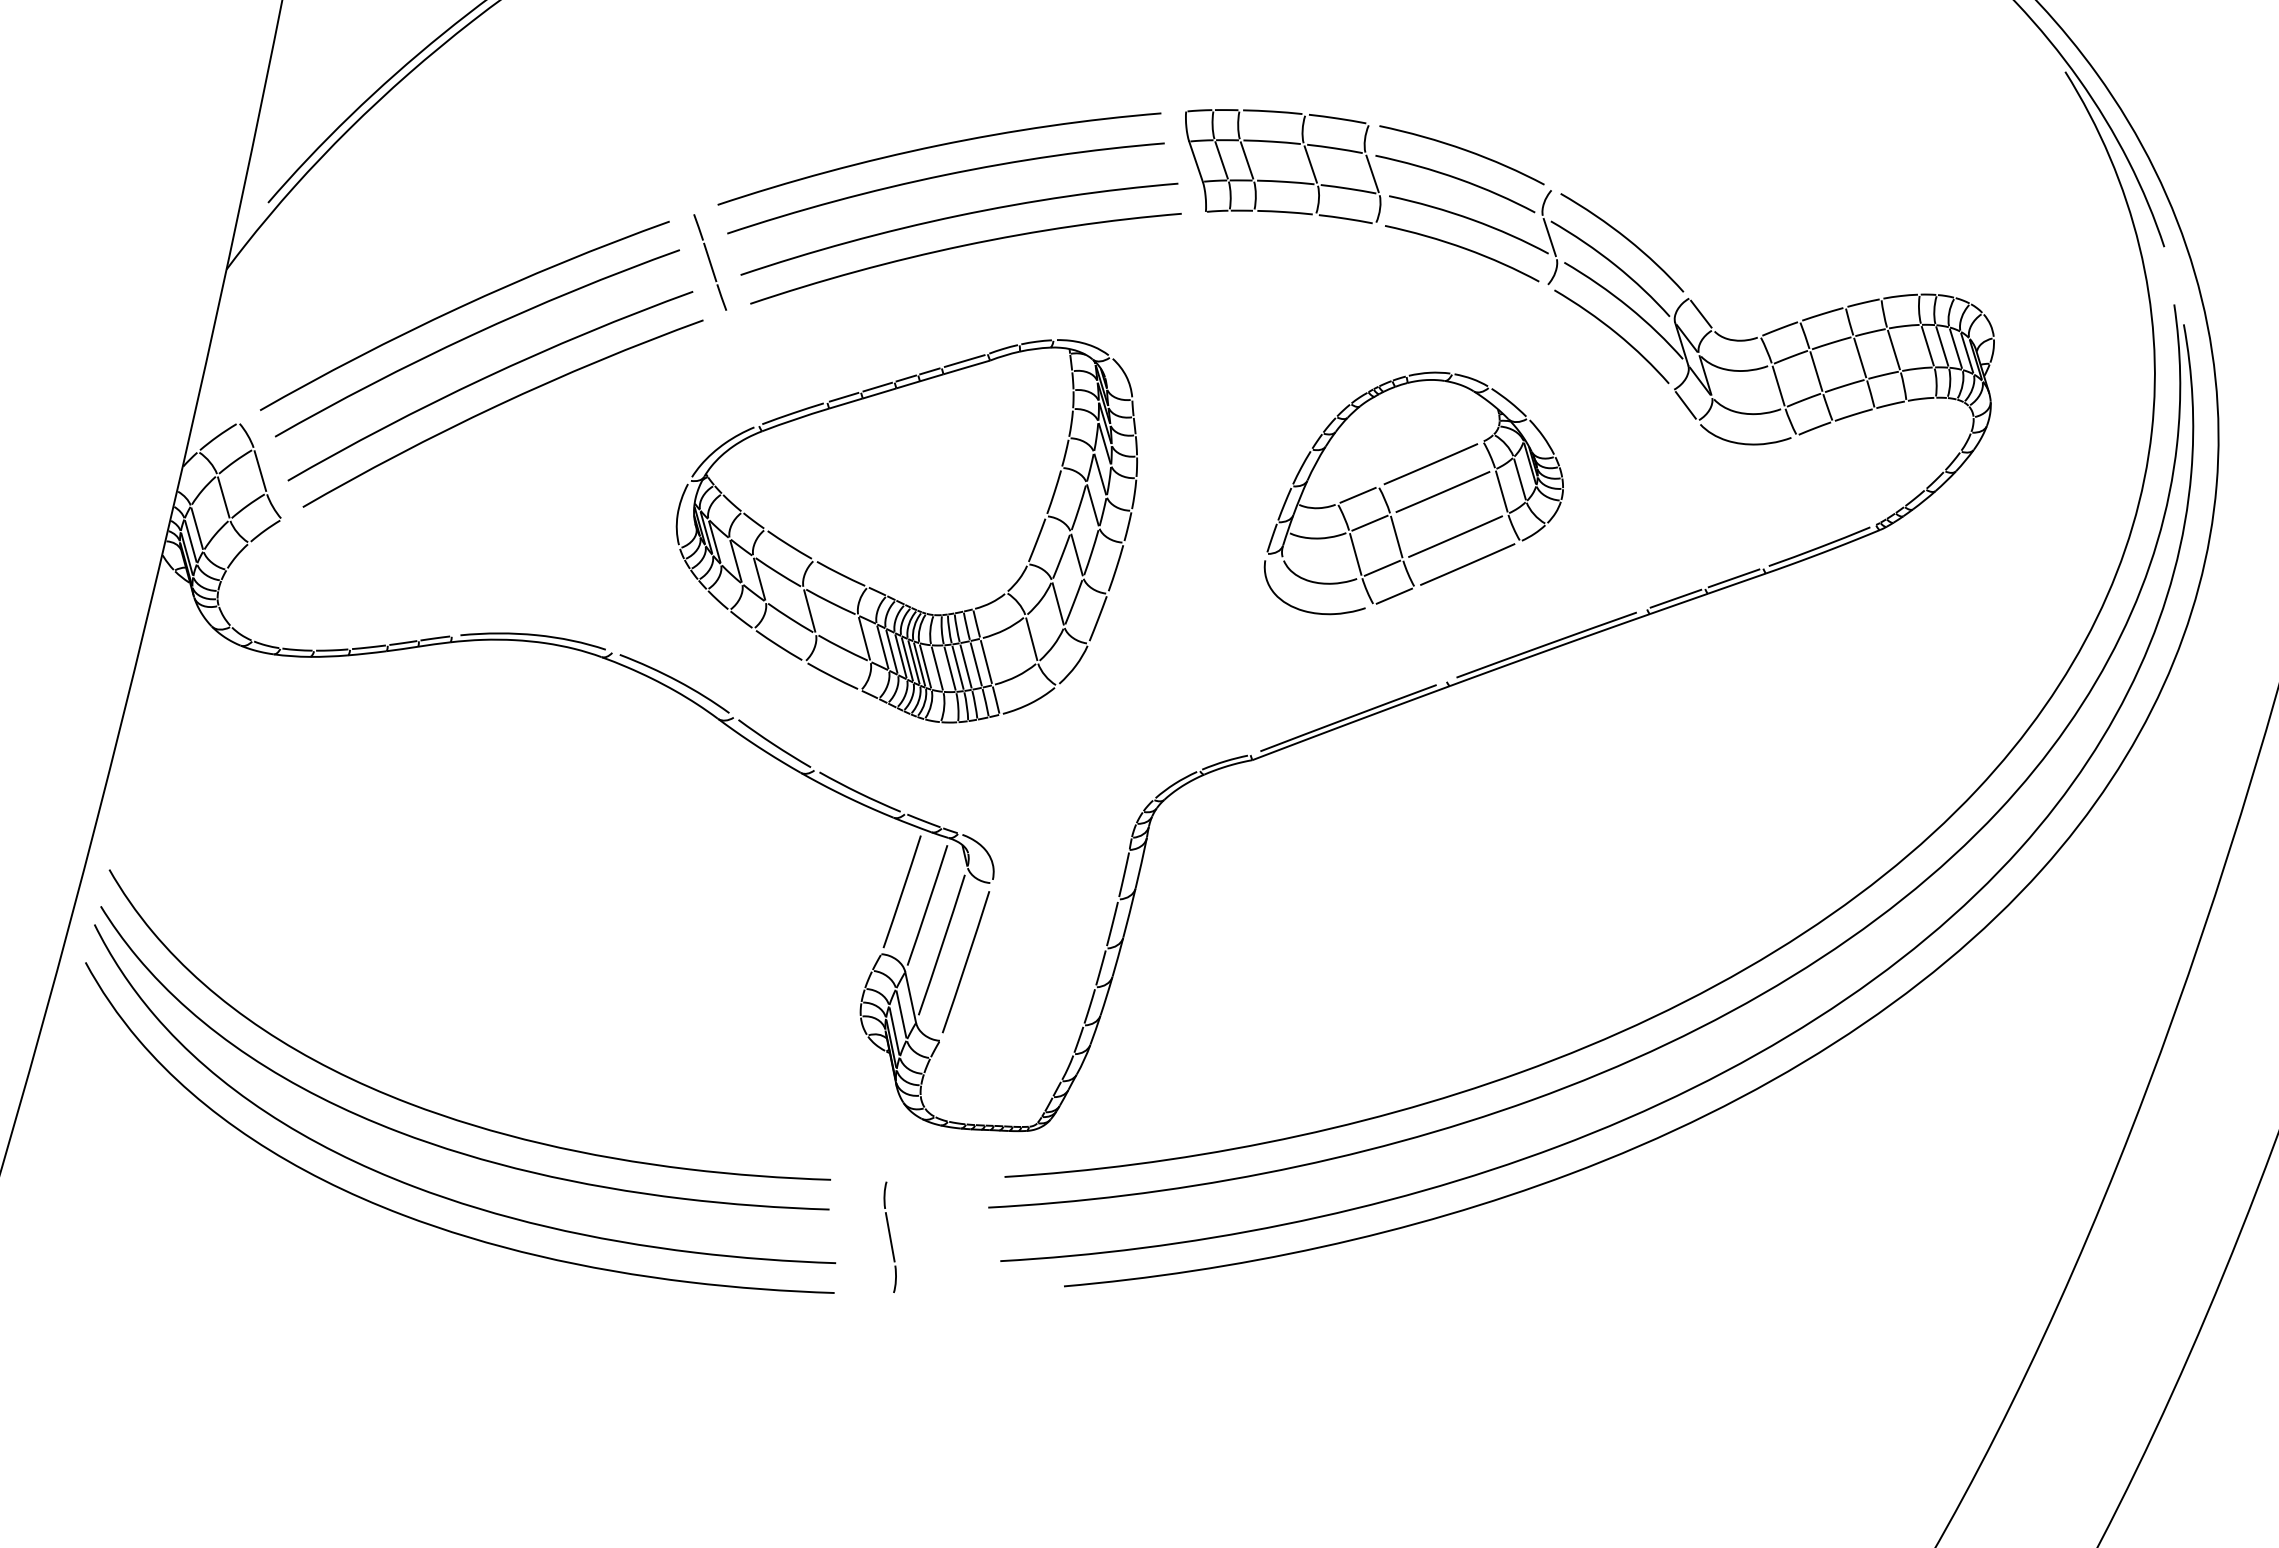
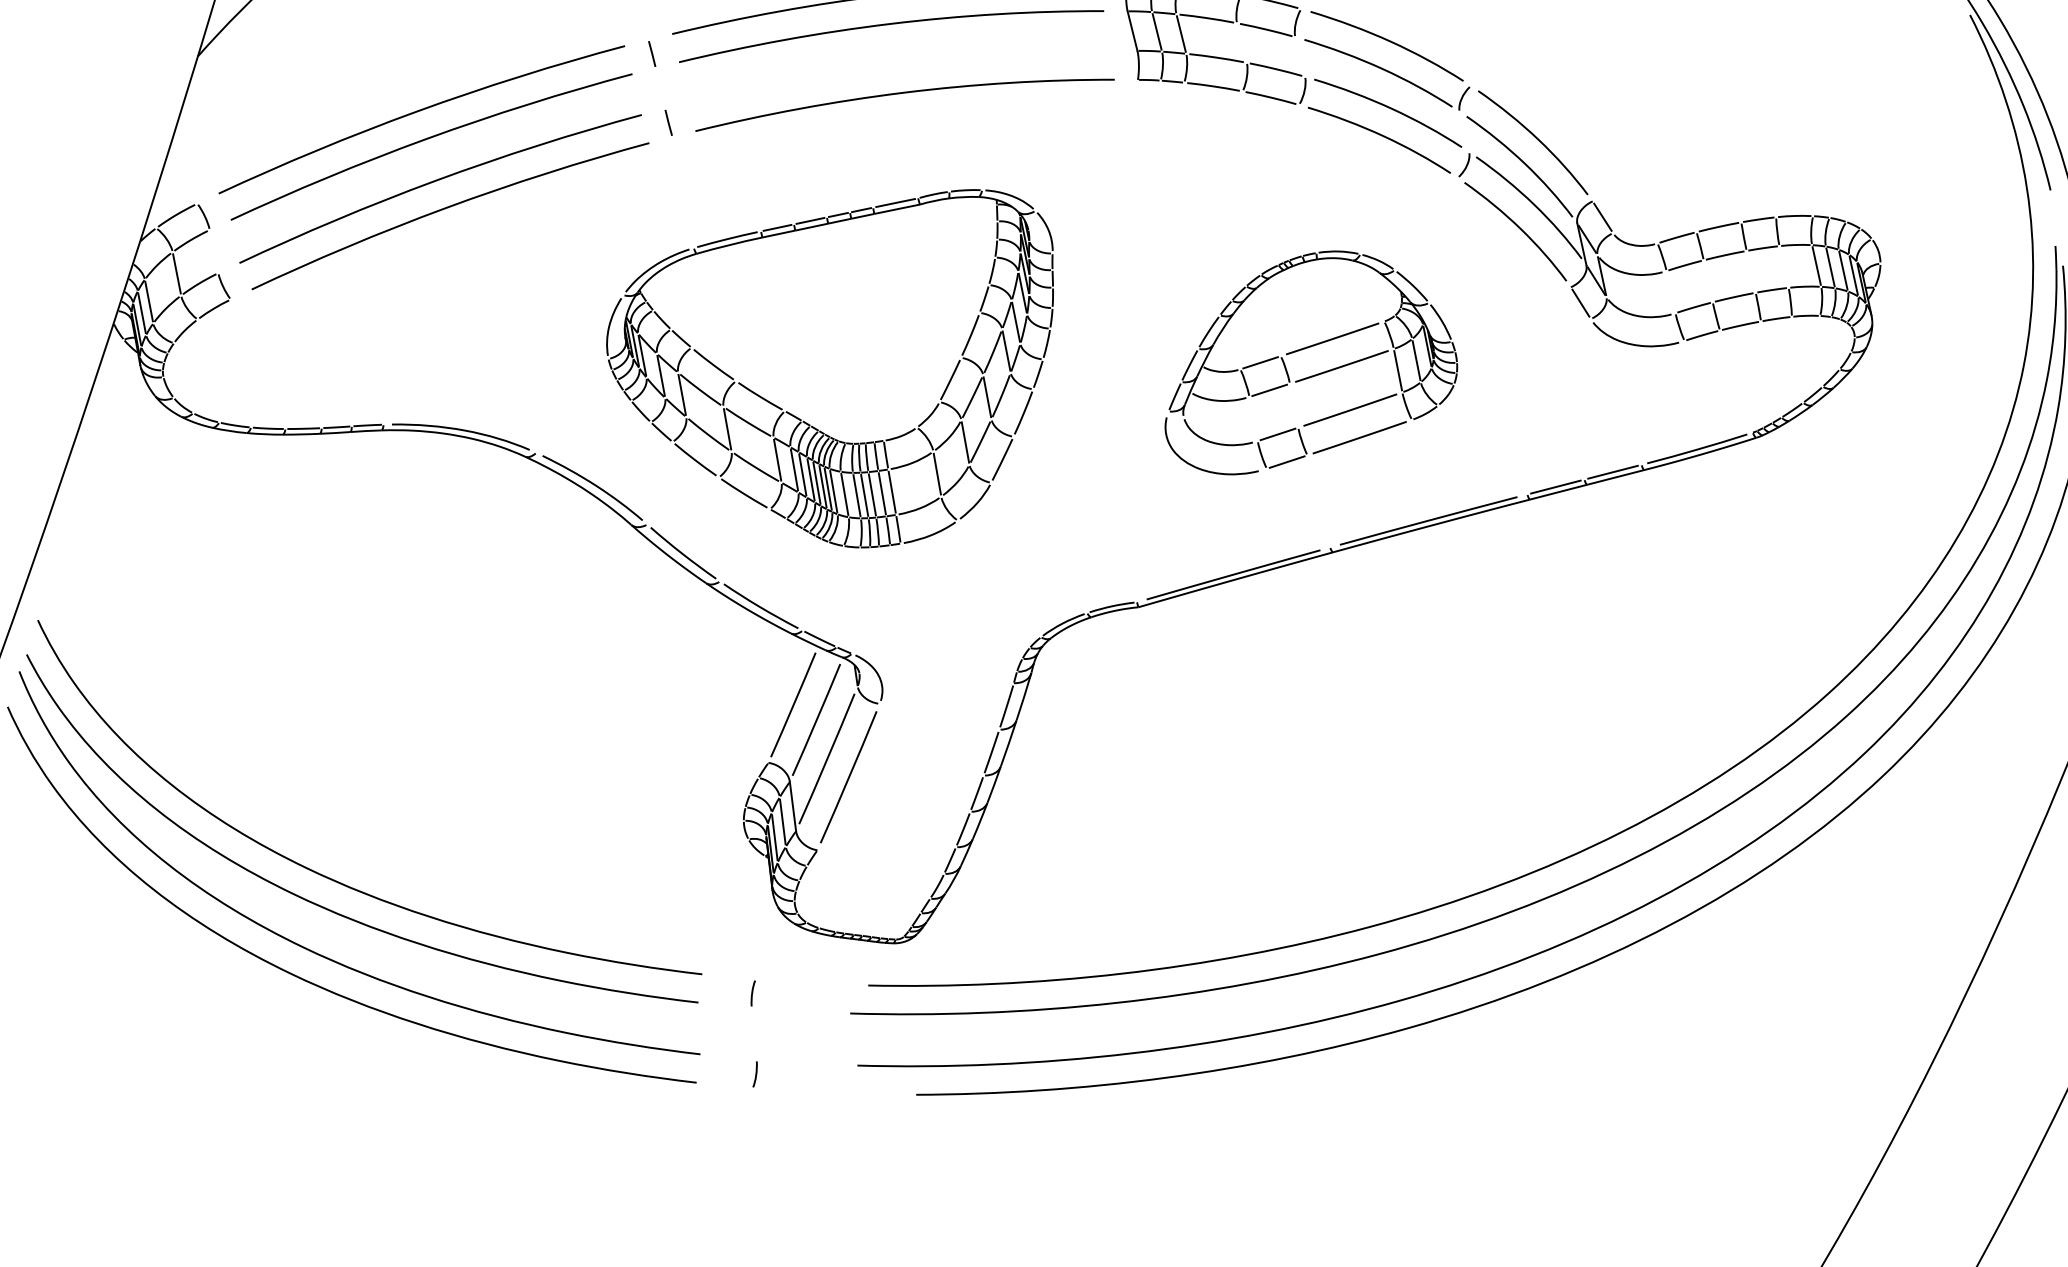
line: (1310, 164) -> (1241, 42), removed
line: (1372, 173) -> (1300, 56), removed
curve: (956, 217) -> (899, 65), removed
line: (1549, 237) -> (1464, 131), removed
line: (710, 262) -> (660, 88), removed
line: (1893, 349) -> (1783, 266), removed
line: (1860, 357) -> (1751, 271), removed
line: (1816, 371) -> (1708, 281), removed
line: (1778, 385) -> (1670, 291), removed
line: (260, 470) -> (214, 251), removed
line: (1396, 536) -> (1293, 405), removed
line: (1355, 554) -> (1253, 419), removed
line: (889, 1237) -> (753, 1034), removed

